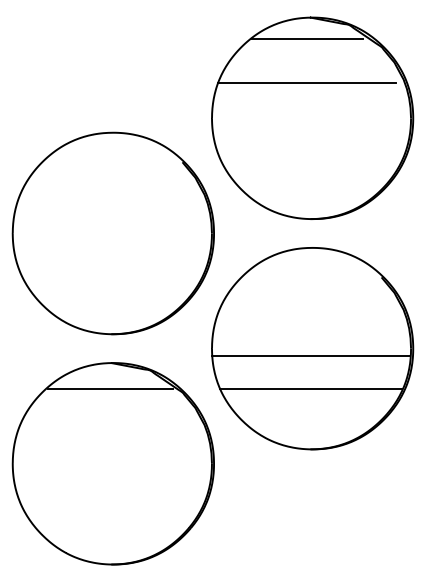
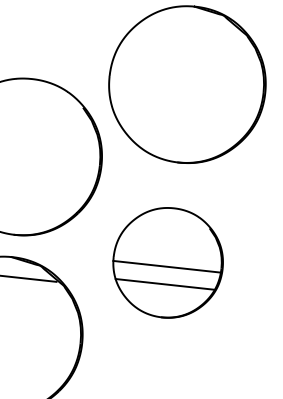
line: (306, 39) -> (189, 23), removed
line: (307, 82) -> (186, 56), removed
part: (312, 348) -> (168, 262), size x0.7

